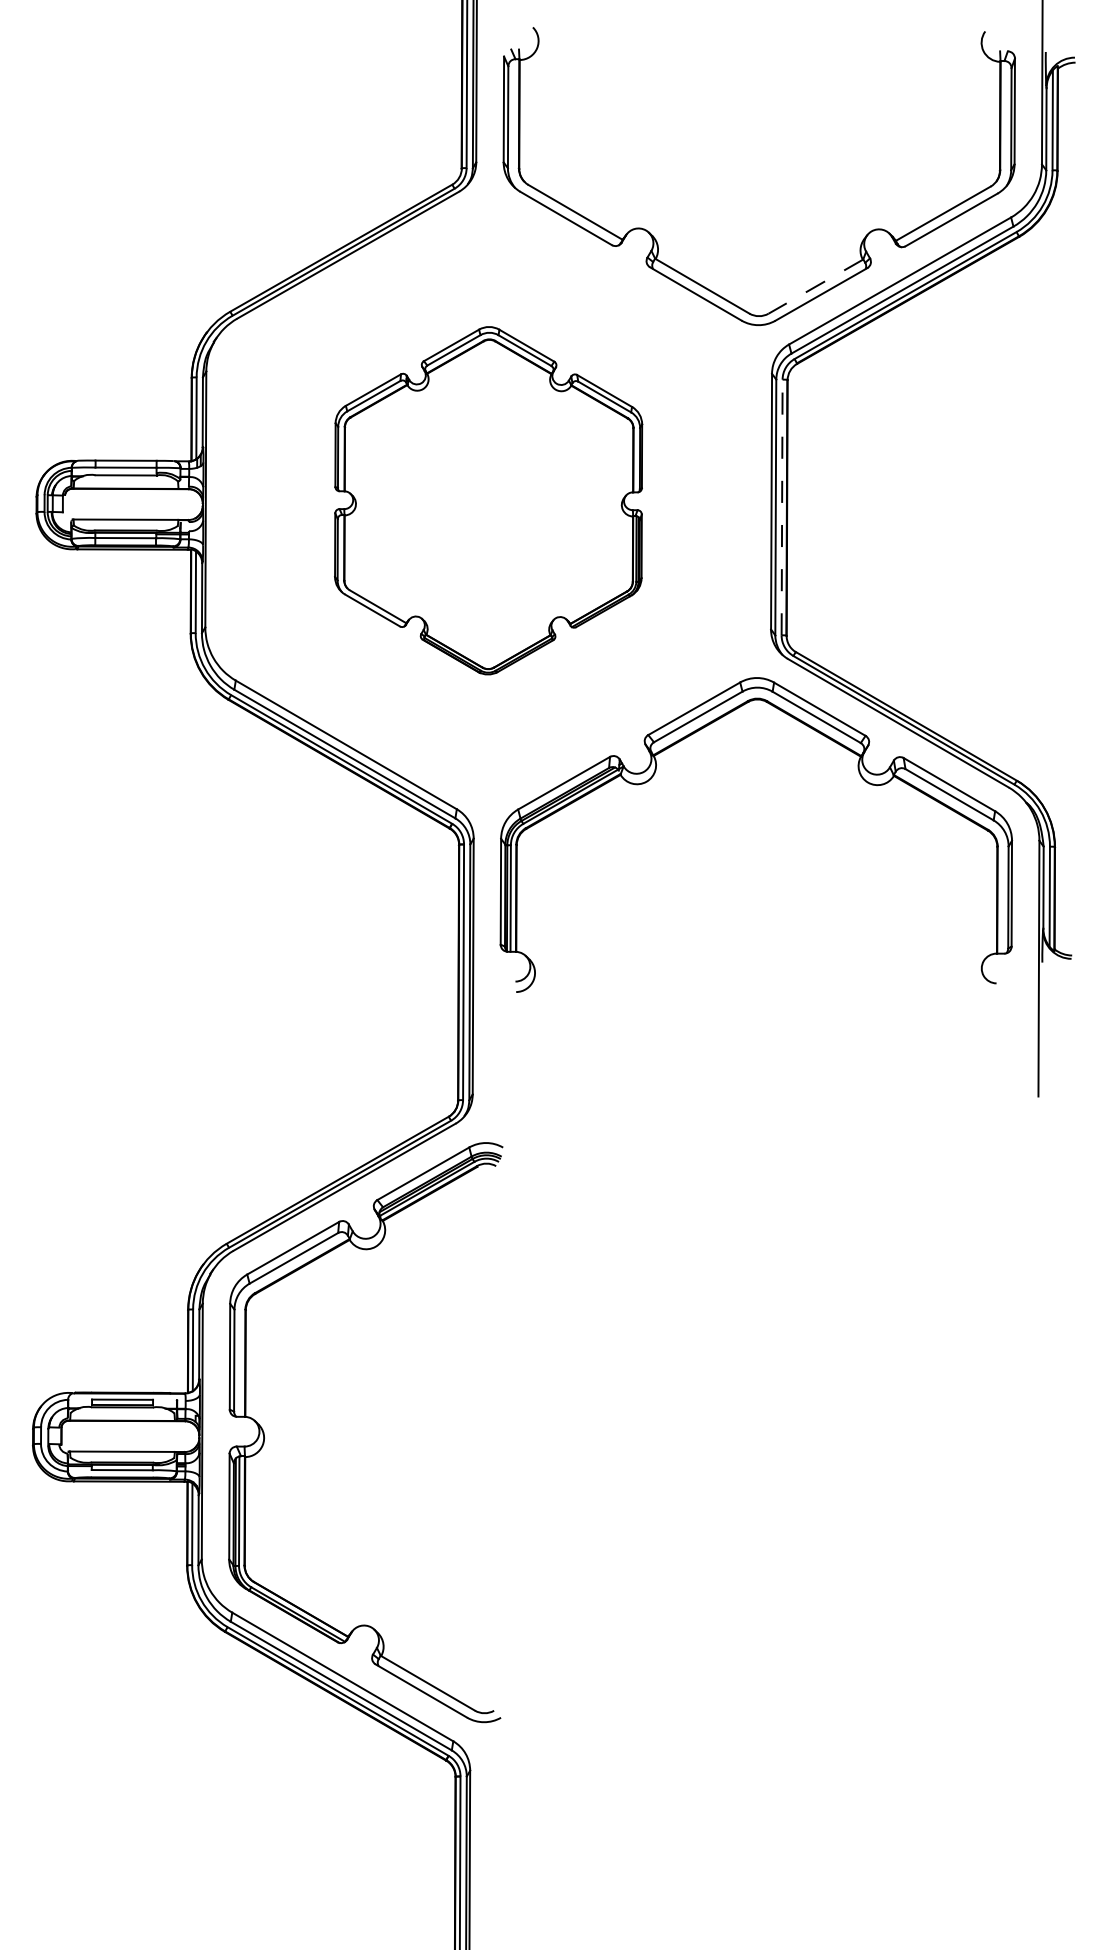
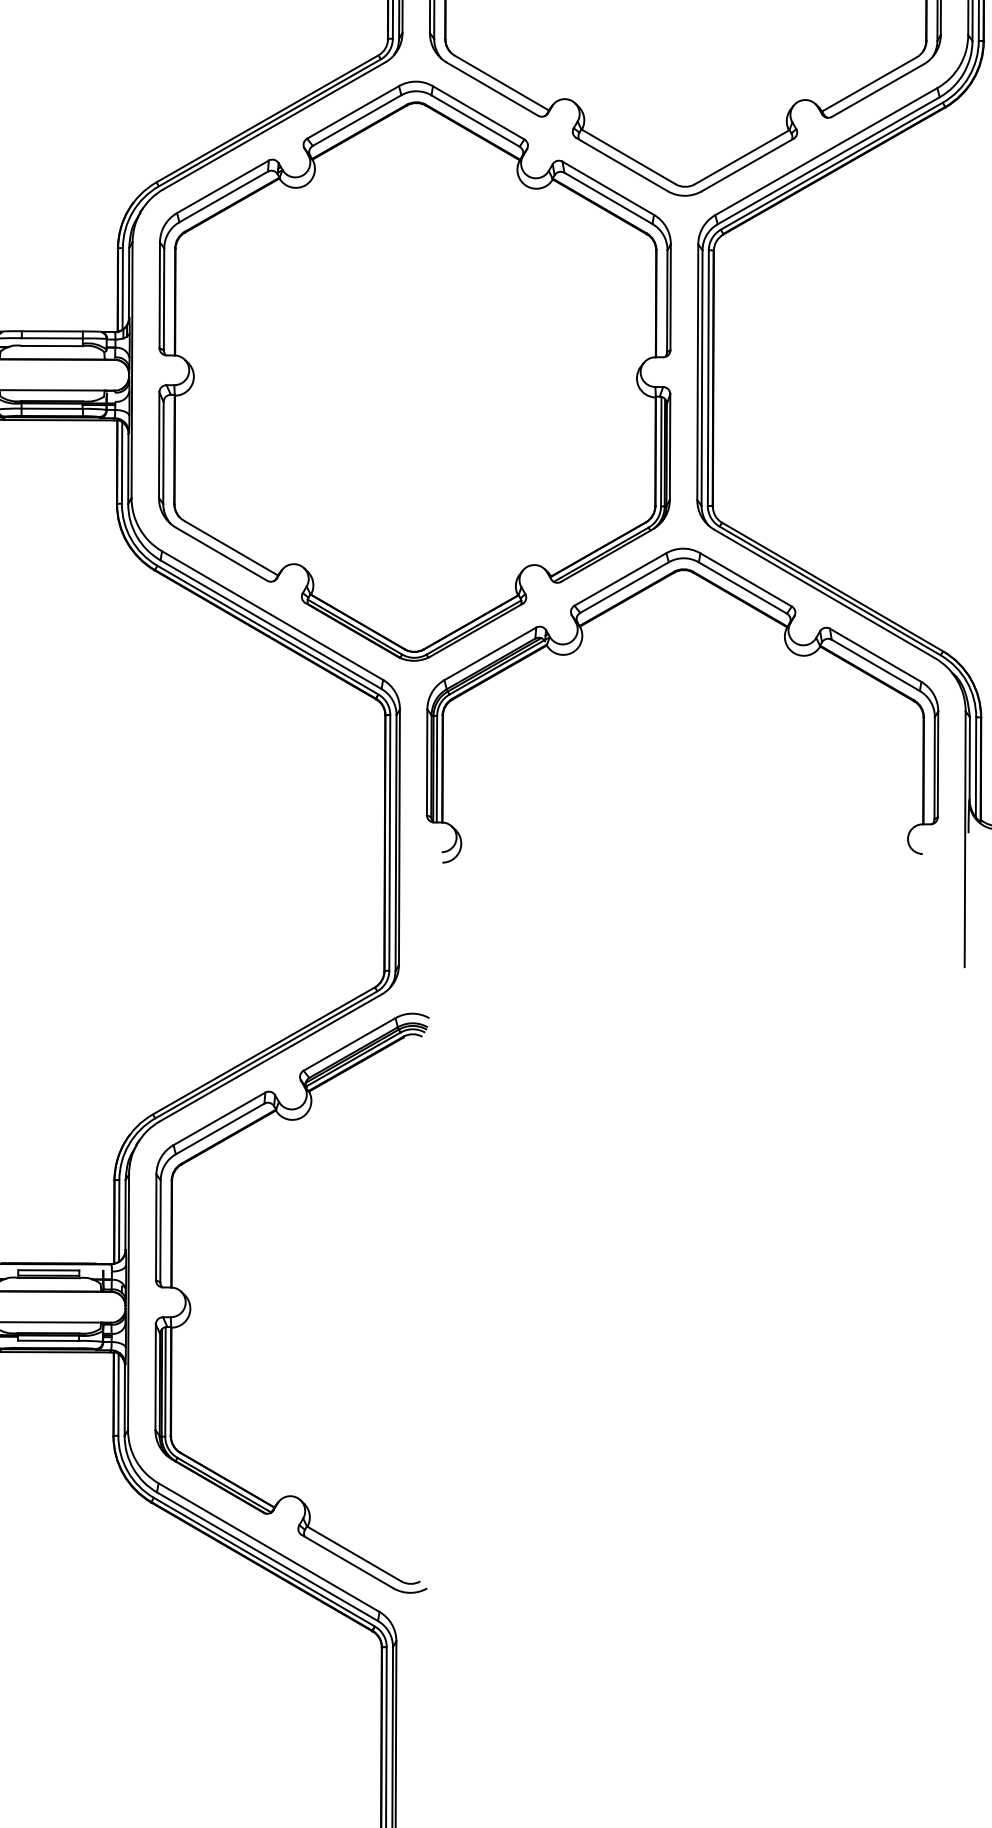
line: (815, 286) -> (741, 157), dashed -> solid
part: (488, 500) -> (414, 371), size x1.67
line: (782, 507) -> (708, 378), dashed -> solid

